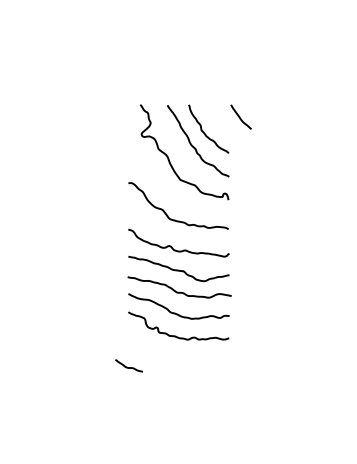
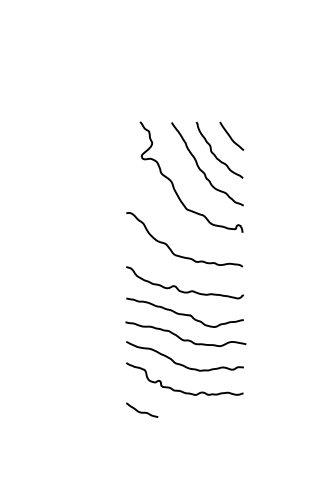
curve: (240, 116) -> (231, 135), moved
curve: (127, 366) -> (140, 410), moved

